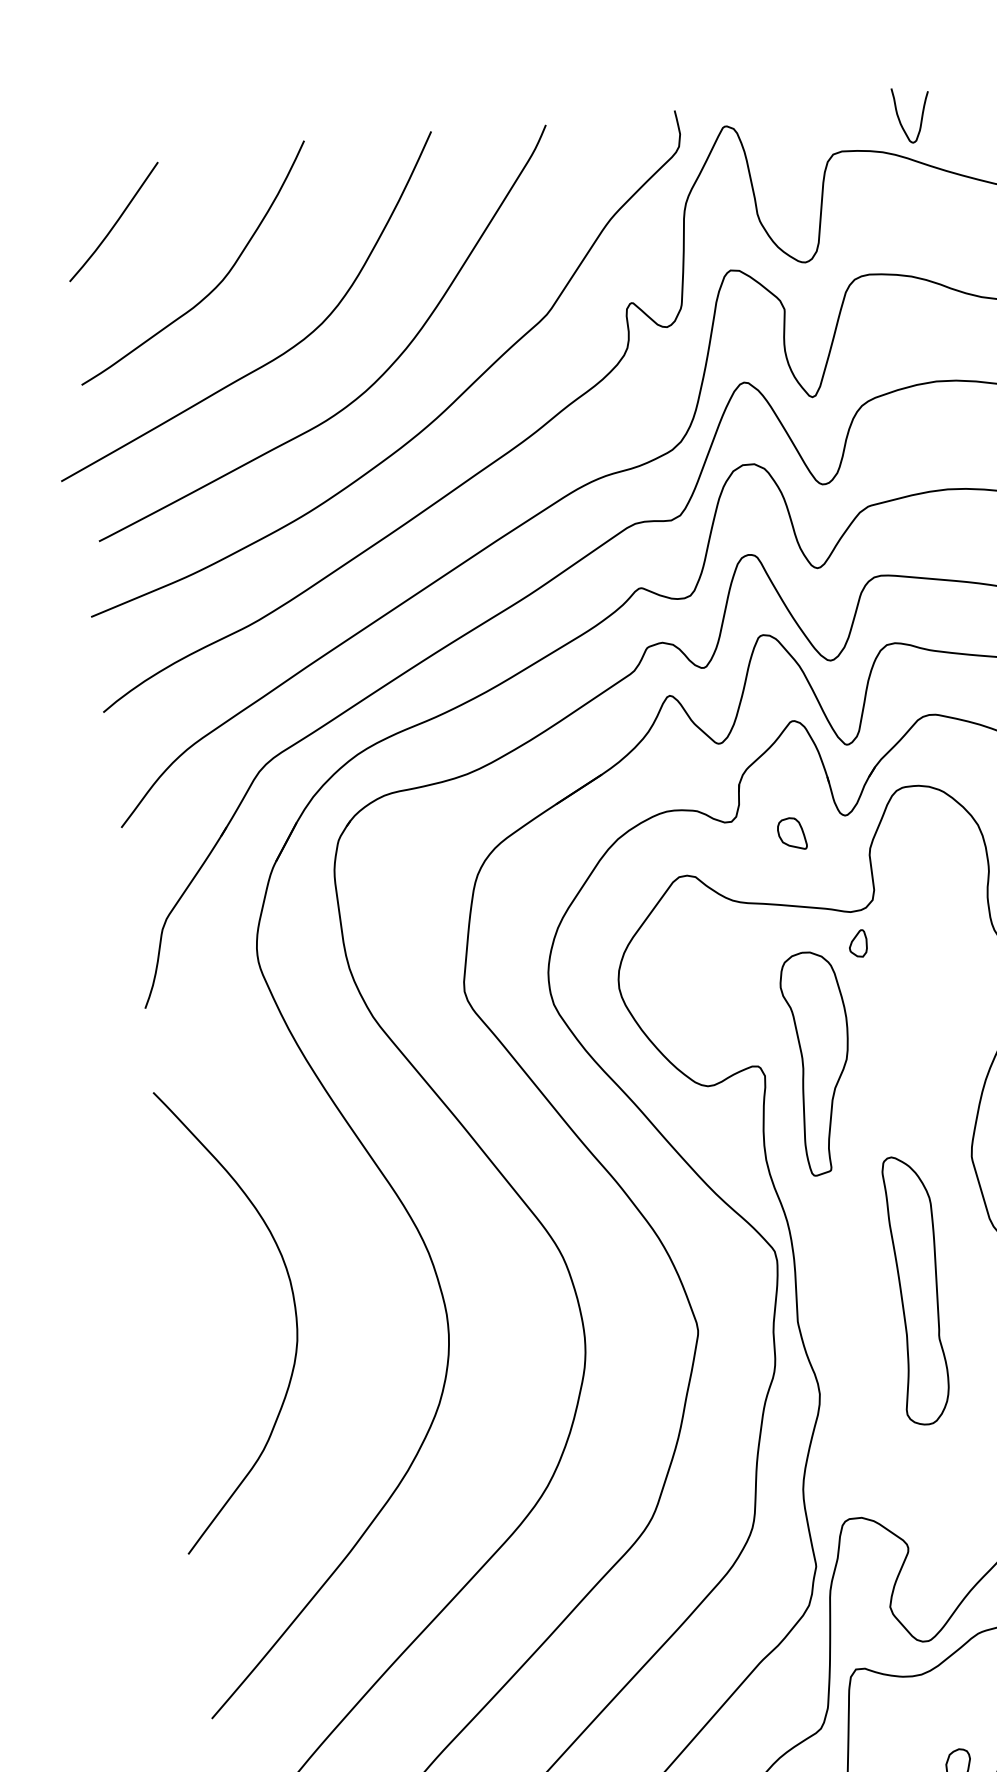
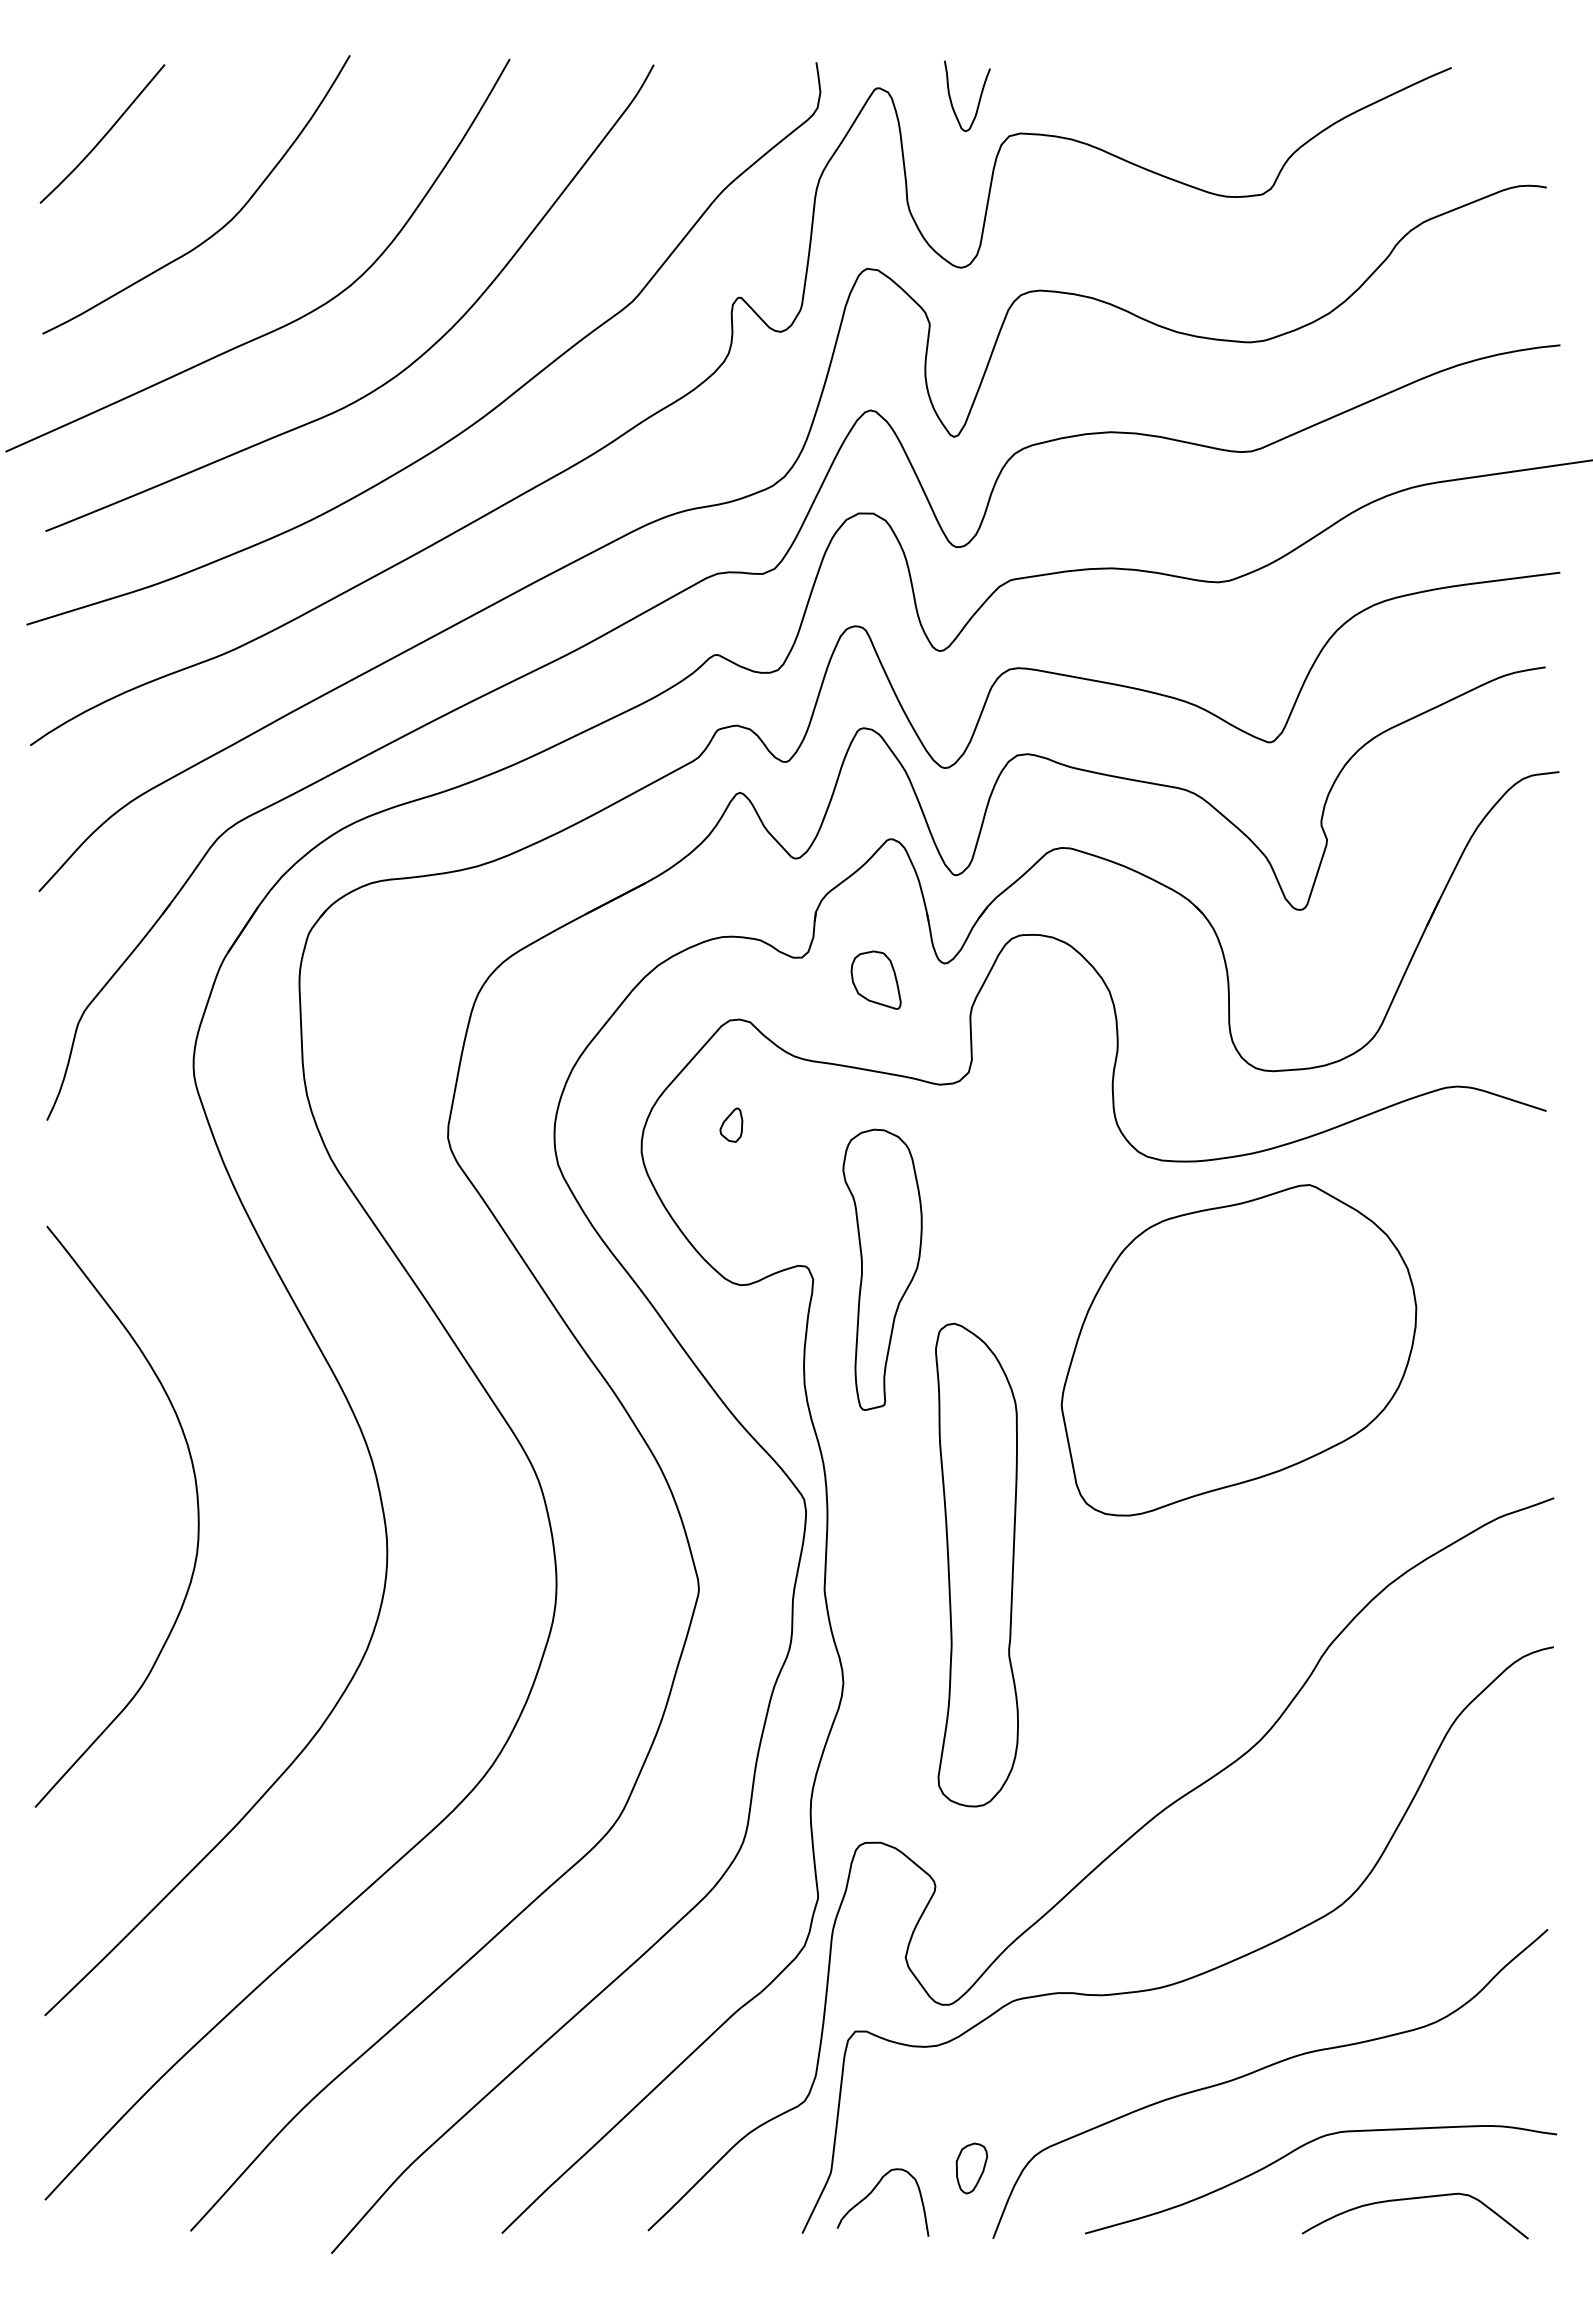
curve: (921, 117) -> (978, 100), moved
part: (791, 833) -> (875, 979), size x1.43
part: (858, 943) -> (731, 1124), moved
part: (916, 1289) -> (976, 1564), size x1.43

